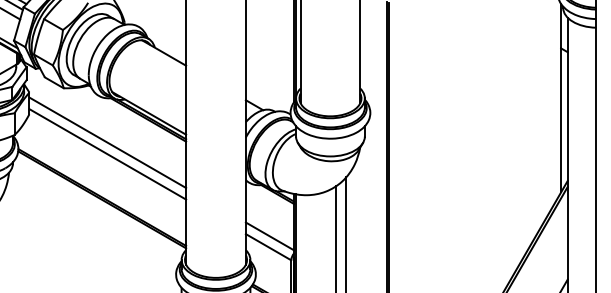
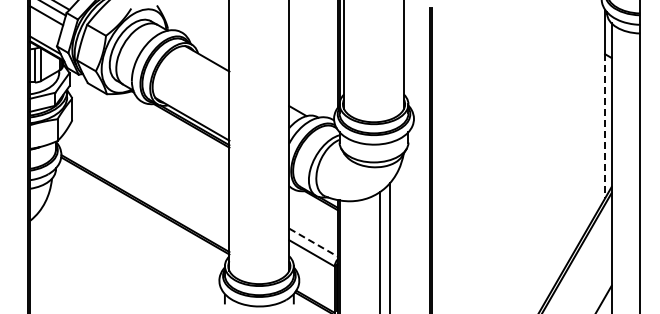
line: (561, 120) -> (605, 126), solid -> dashed
line: (107, 142) -> (150, 148), removed
line: (107, 154) -> (150, 160), removed
line: (270, 236) -> (313, 242), solid -> dashed

